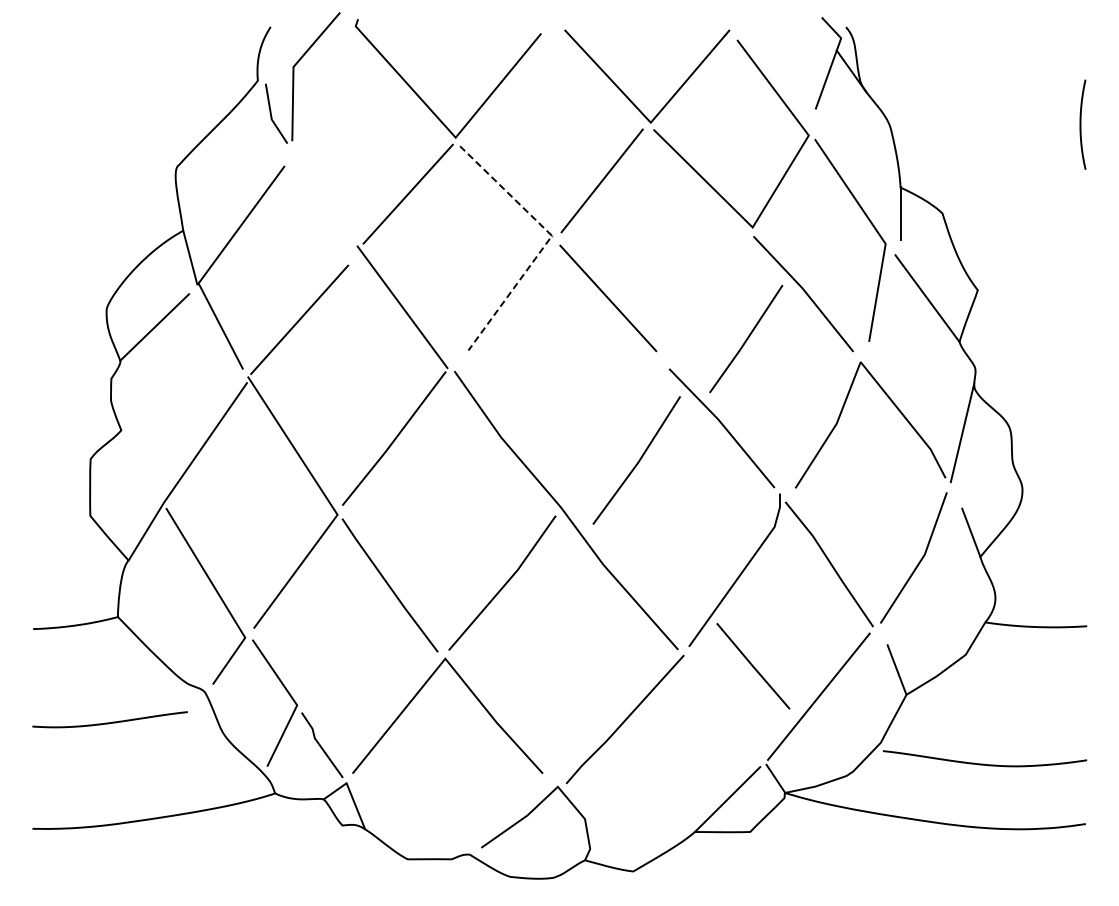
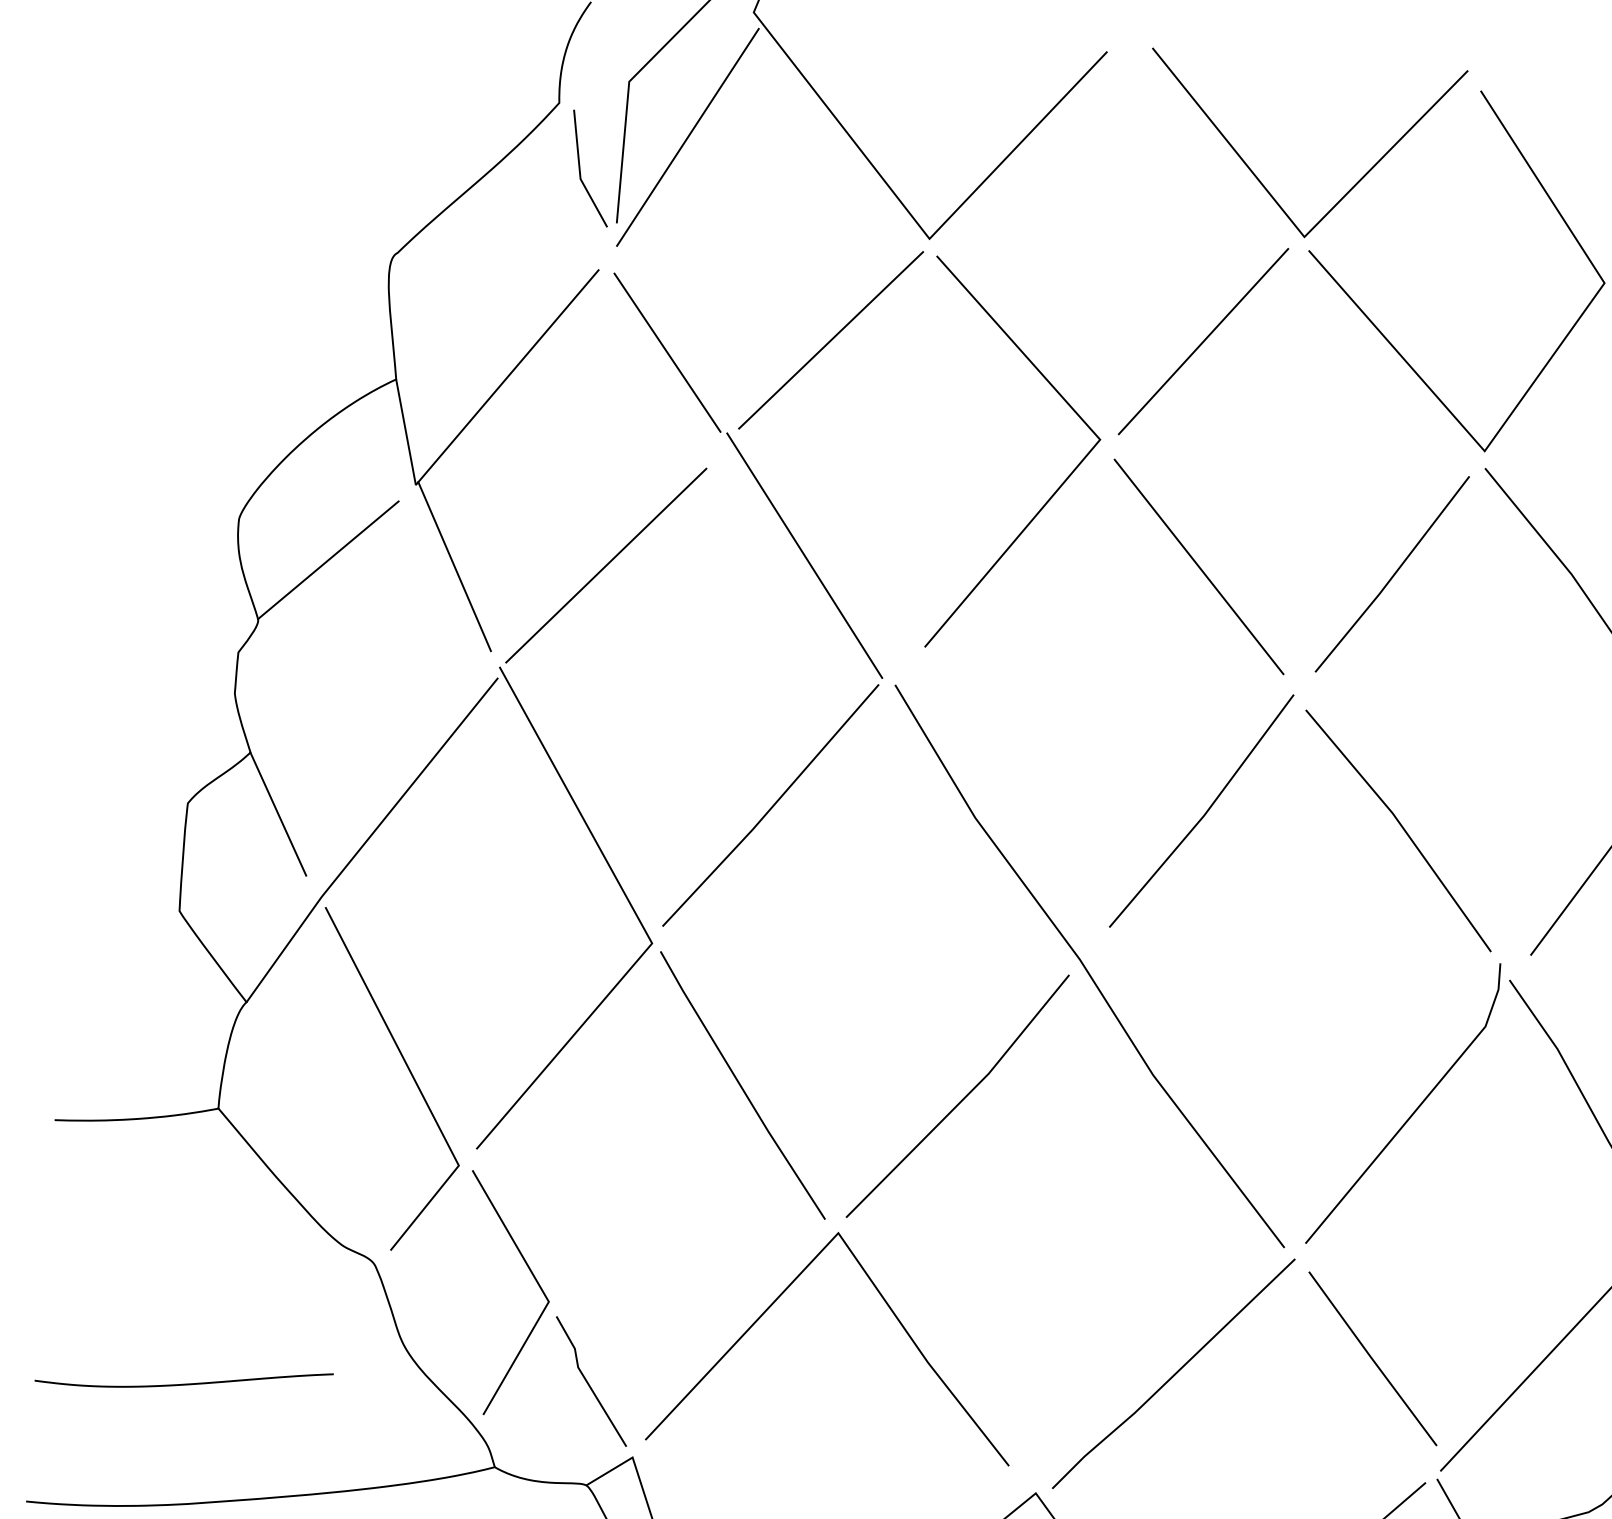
line: (325, 93) -> (686, 136), added
line: (323, 206) -> (667, 352), added
line: (548, 240) -> (1092, 448), dashed -> solid
line: (746, 339) -> (1392, 575), moved
line: (137, 461) -> (277, 814), added
line: (637, 461) -> (1202, 813), moved
line: (753, 666) -> (1373, 1359), moved
curve: (109, 722) -> (182, 1383), moved

